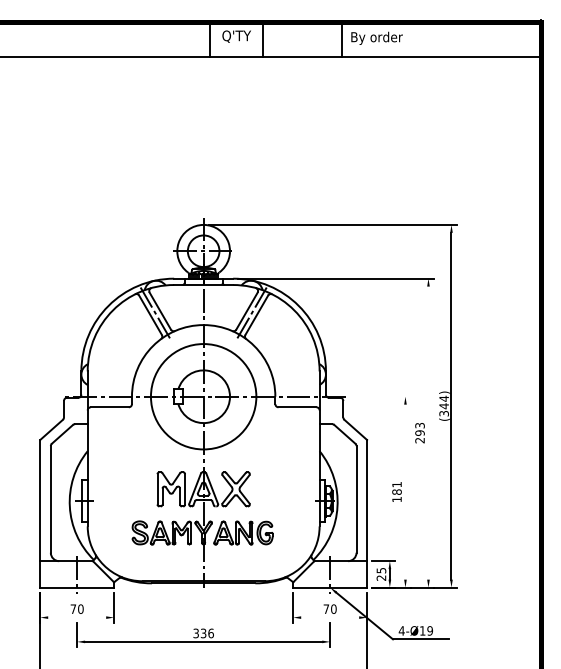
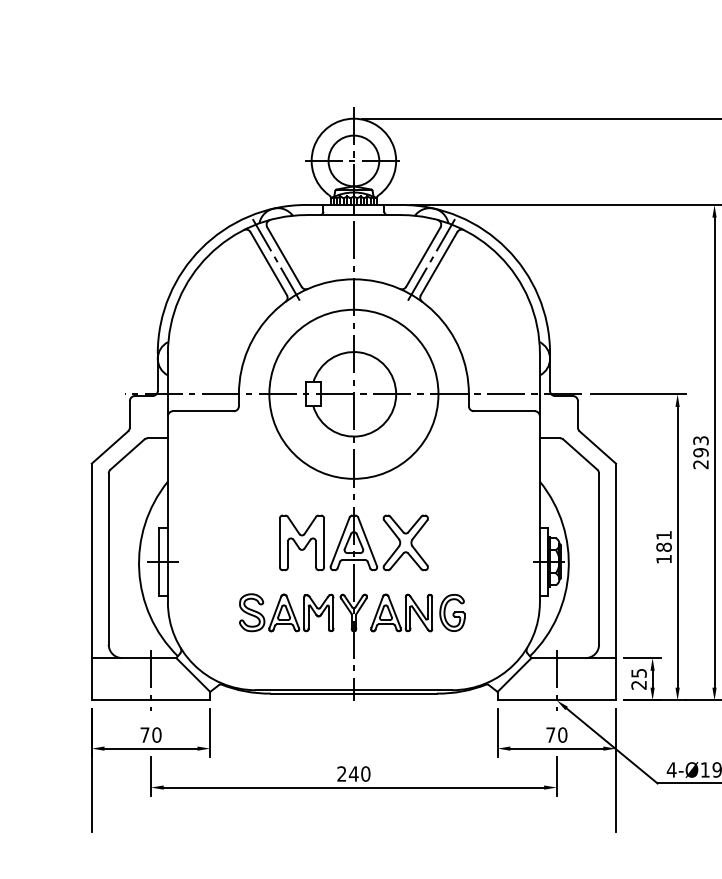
line: (380, 396) -> (637, 393), added
line: (428, 432) -> (714, 451), added
line: (405, 491) -> (677, 546), added
line: (77, 617) -> (151, 748), added
line: (330, 617) -> (557, 748), added
text: (203, 633) -> (353, 774), 336 -> 240

